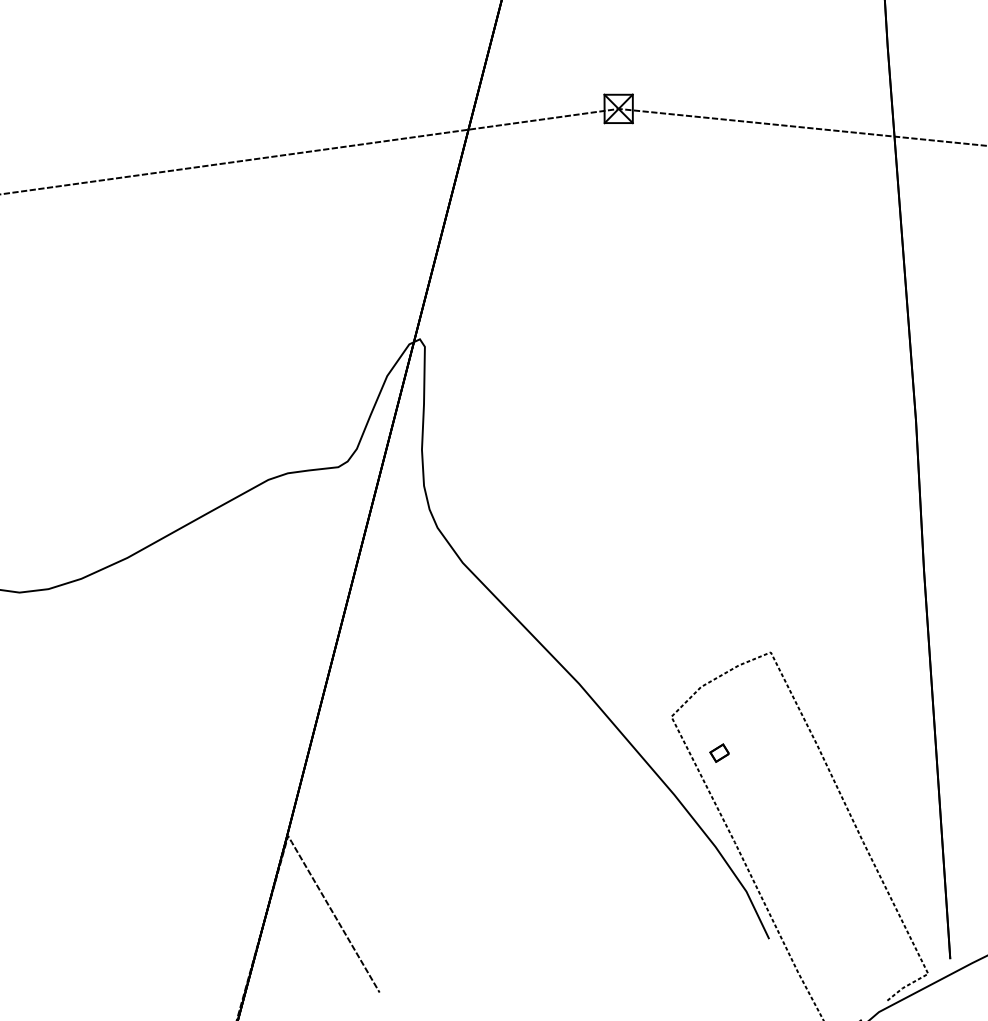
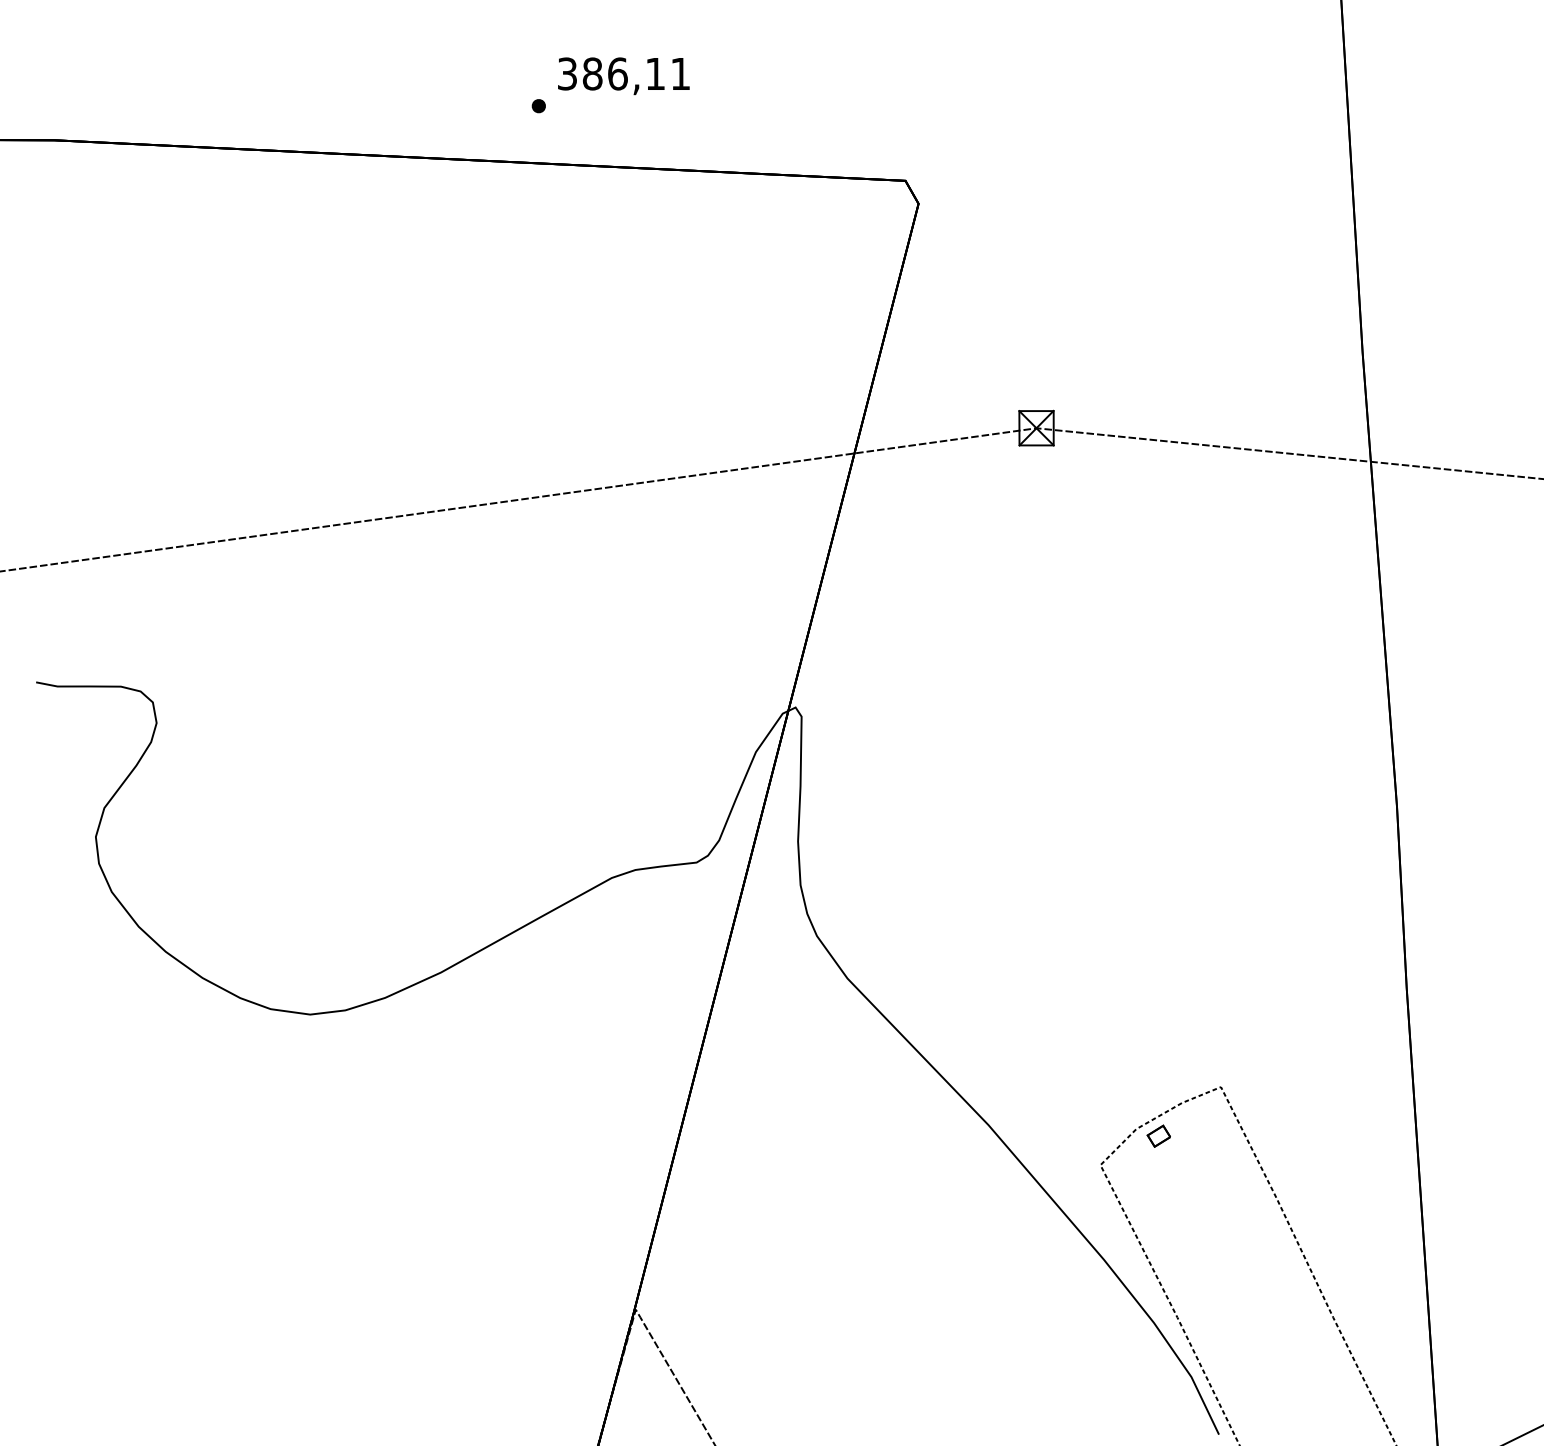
part: (719, 752) -> (1158, 1135), moved

